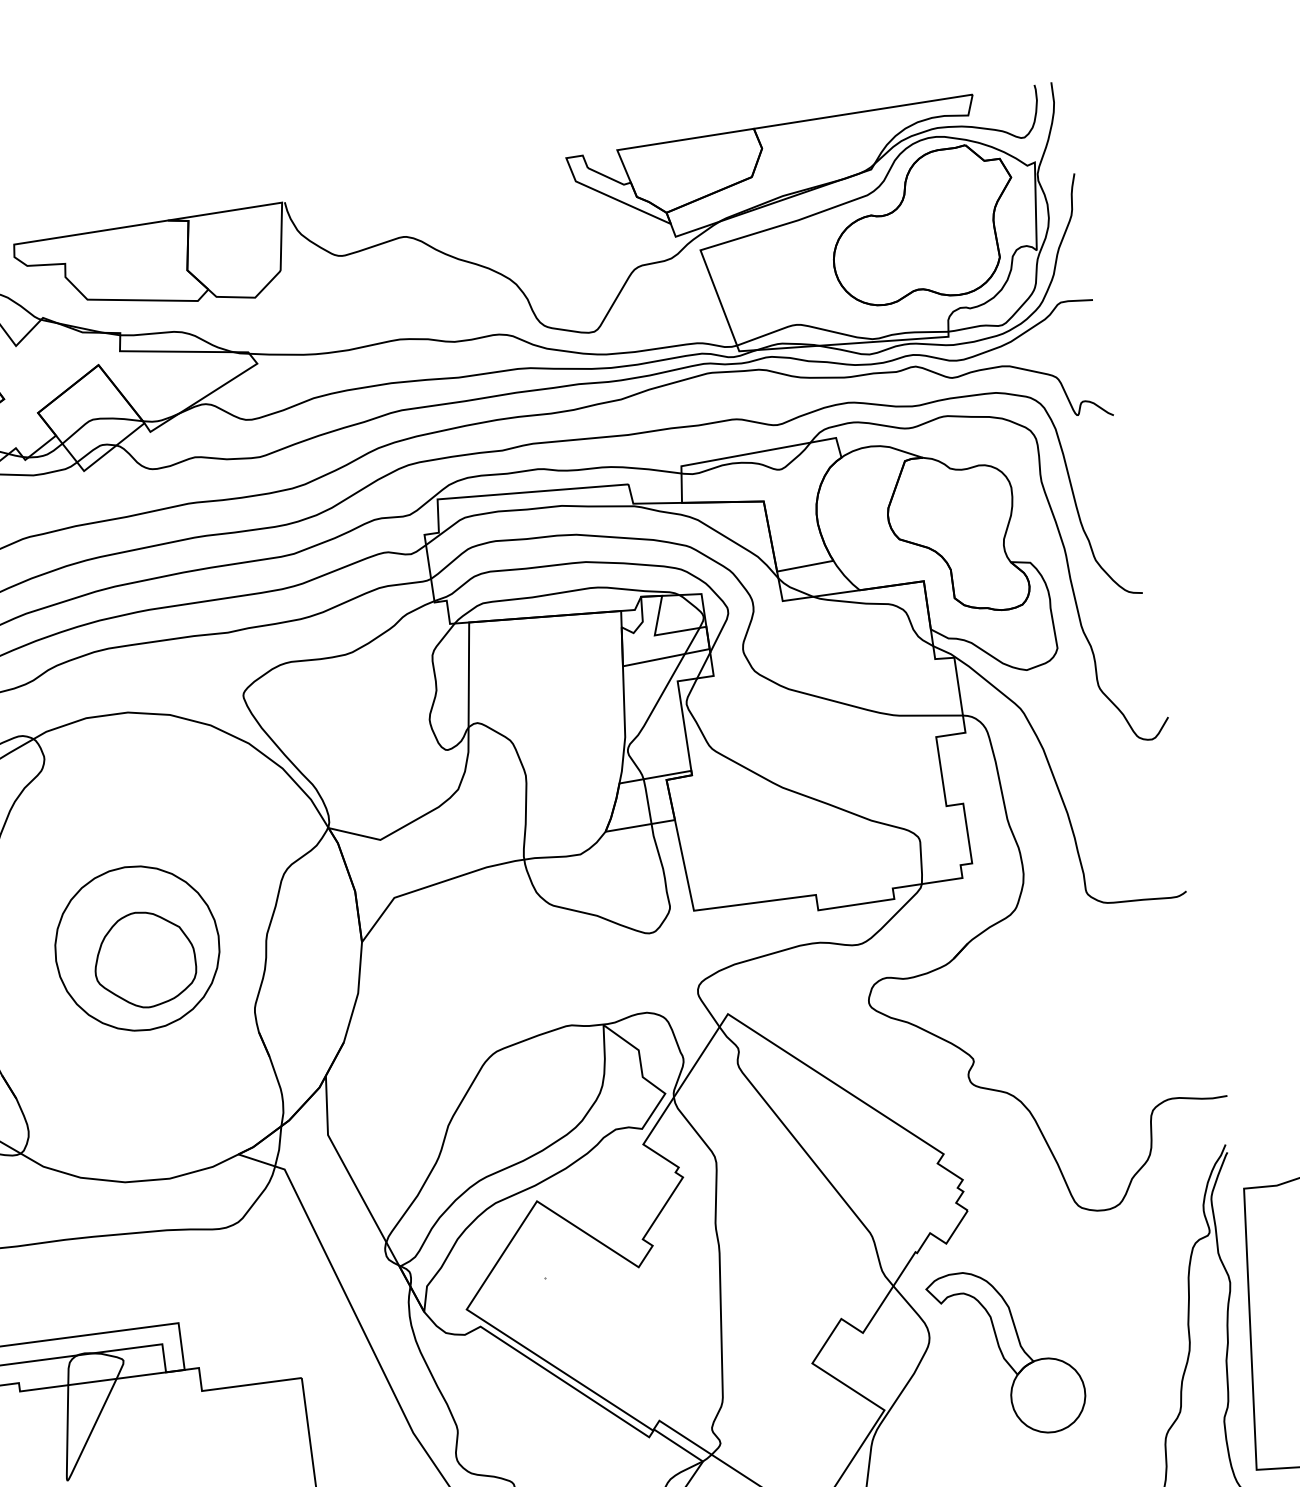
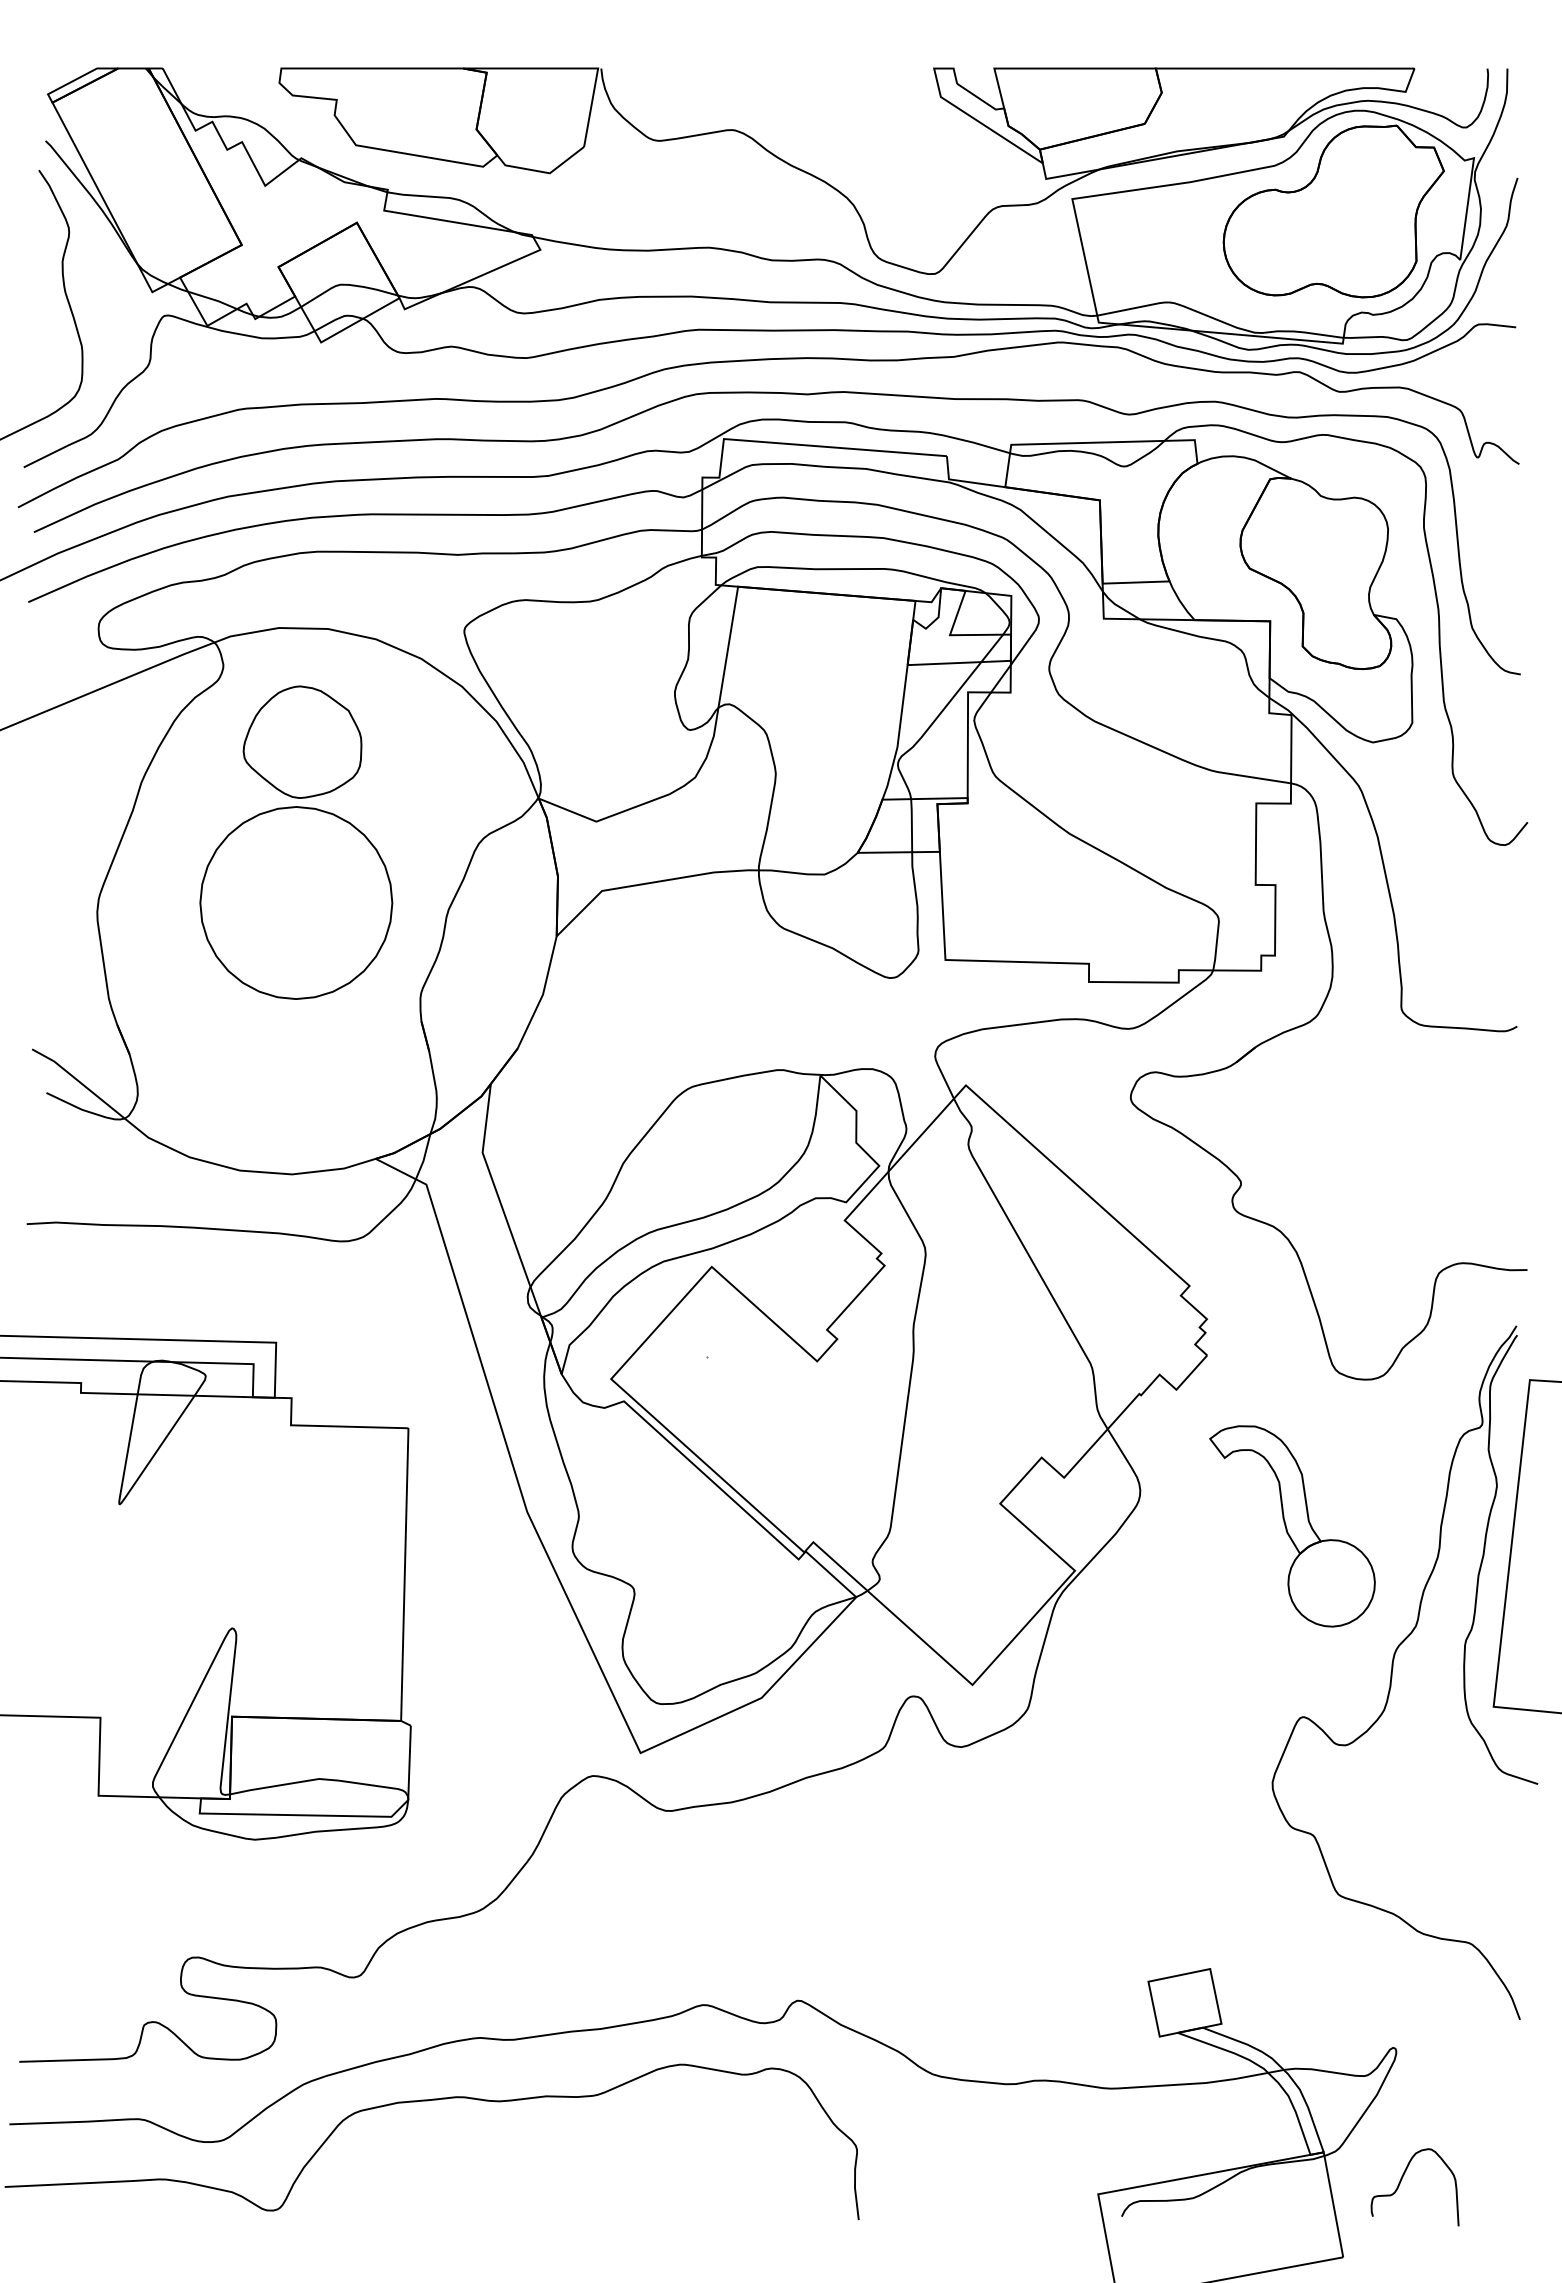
part: (144, 959) -> (302, 741), moved
part: (1007, 1352) -> (1292, 1526), moved

